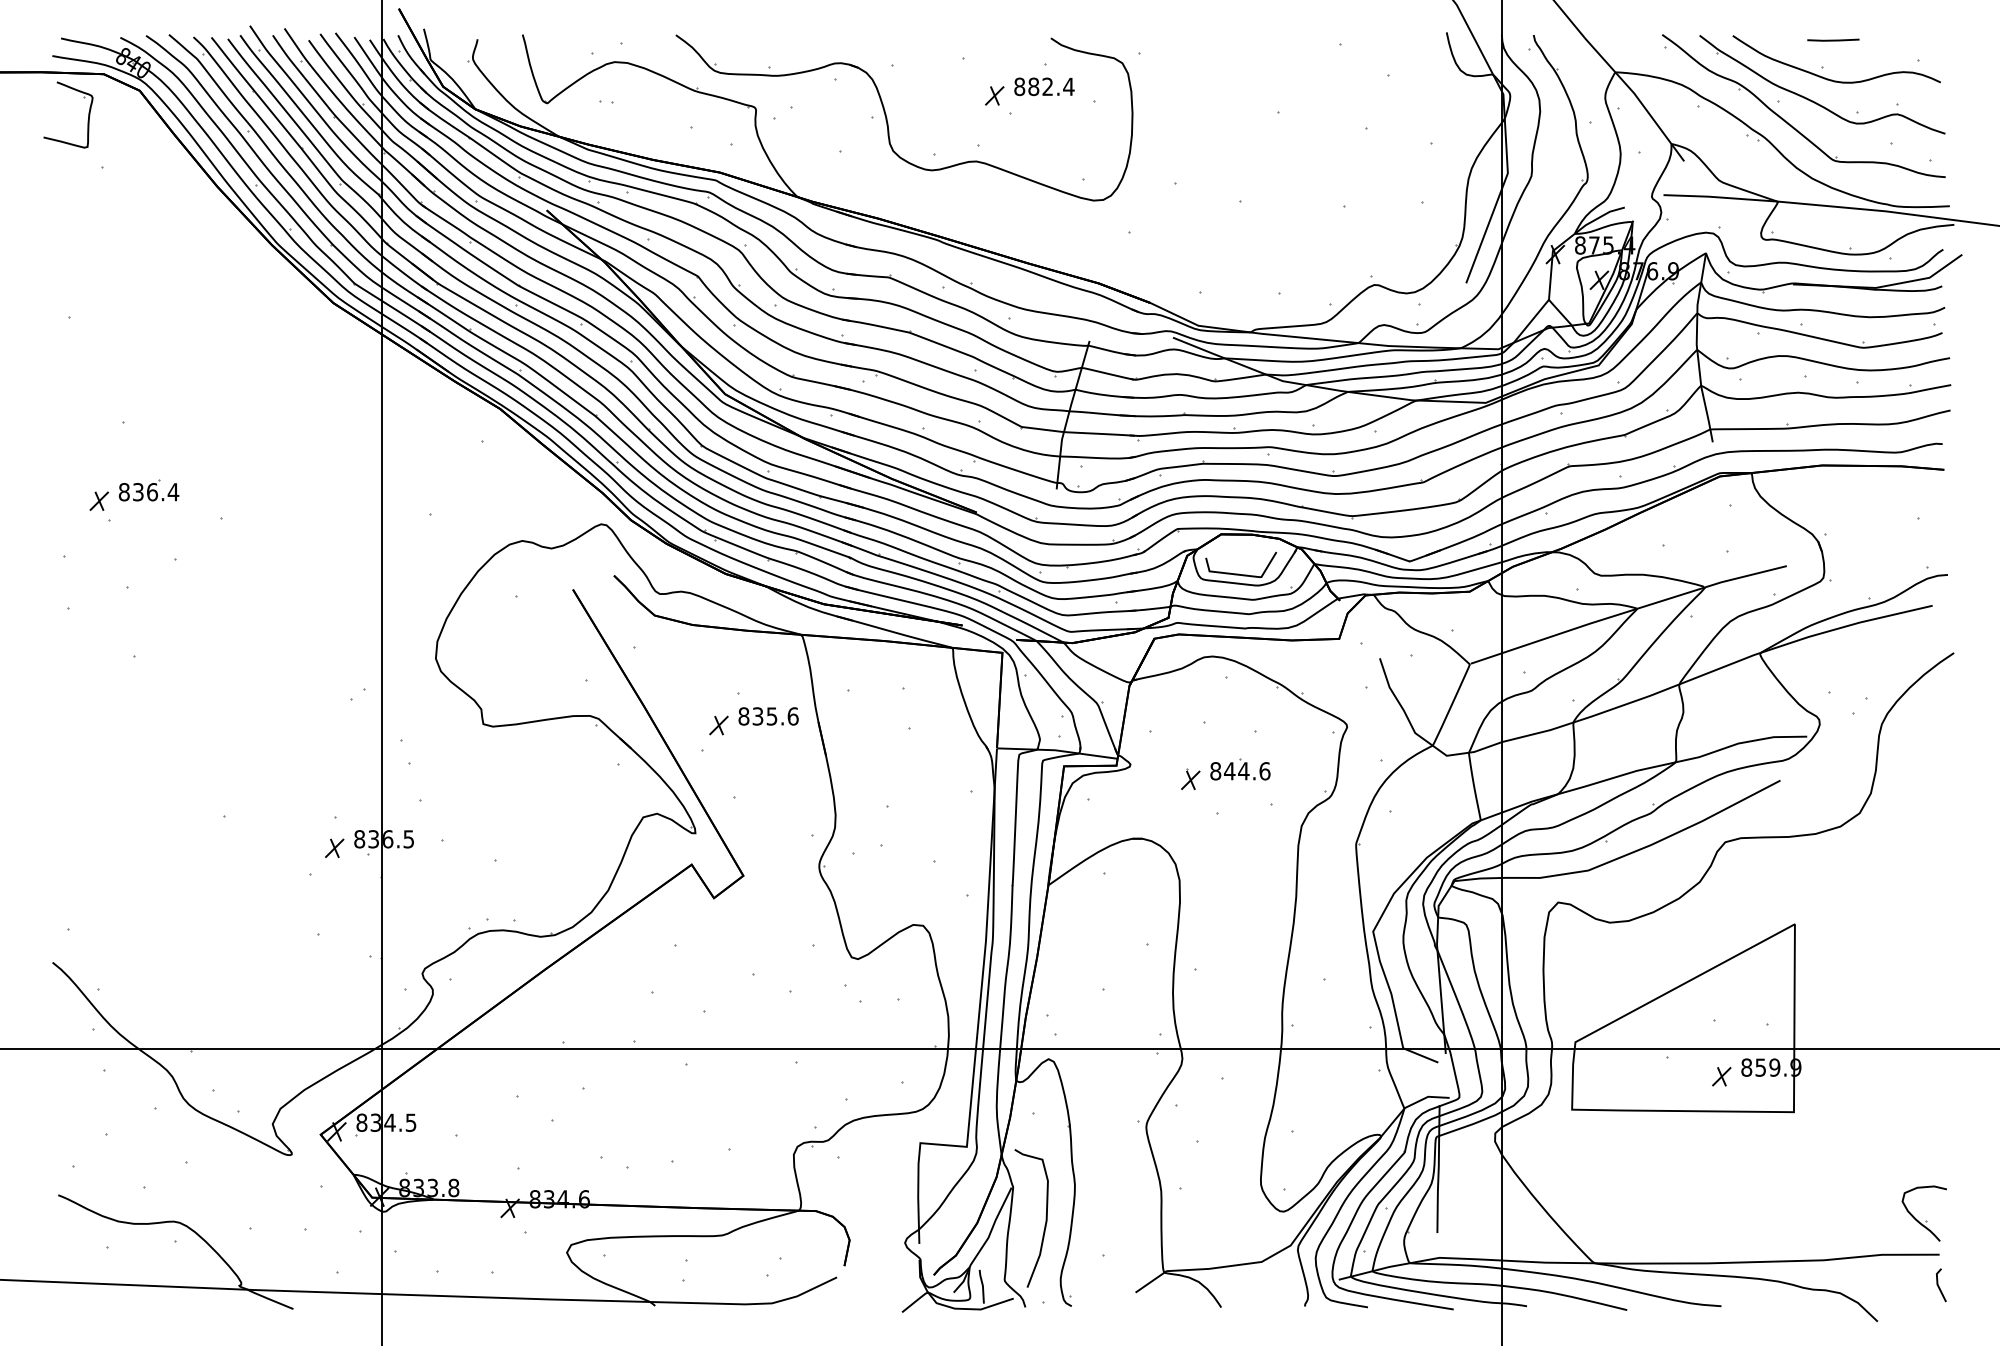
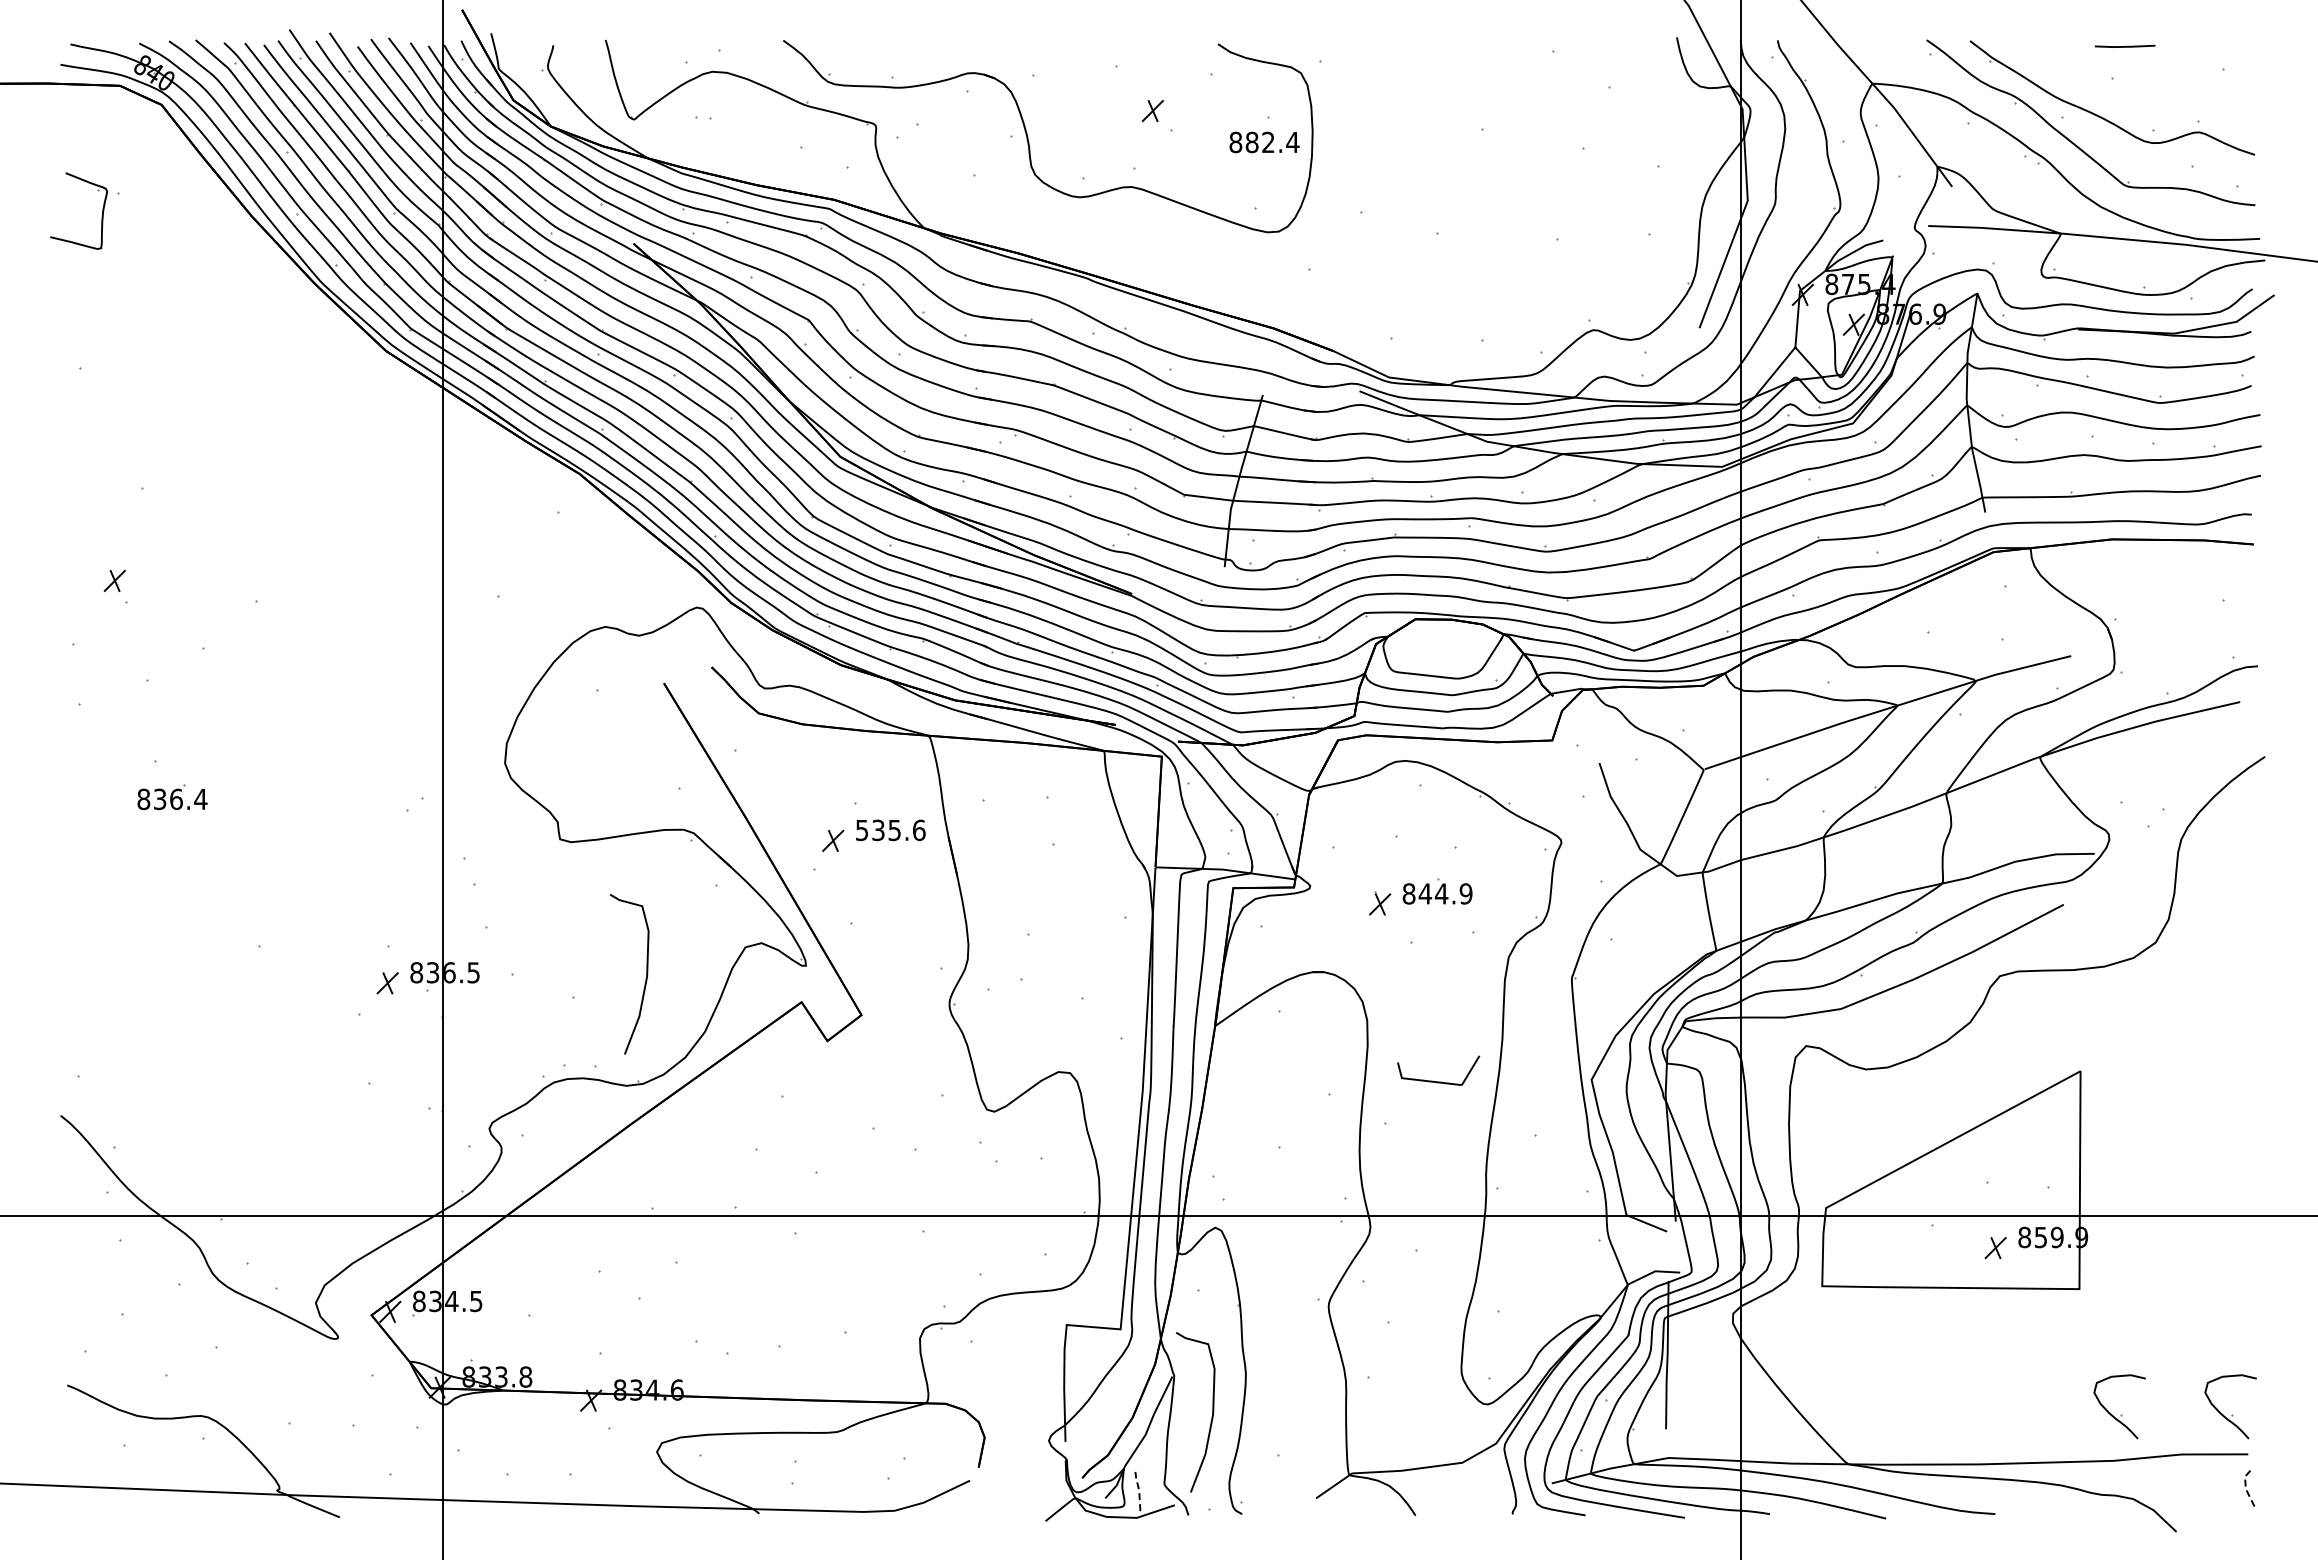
curve: (1830, 79) -> (2121, 91), removed
text: (1044, 86) -> (1264, 142), moved
part: (87, 118) -> (101, 215), moved
part: (149, 490) -> (172, 797), moved
line: (1241, 574) -> (1438, 1081), moved
text: (743, 716) -> (861, 830), 835.6 -> 535.6
text: (1264, 770) -> (1465, 893), 844.6 -> 844.9
curve: (557, 844) -> (645, 978), added
part: (1830, 1220) -> (2121, 1414), added
line: (1937, 1284) -> (2245, 1488), solid -> dashed
line: (983, 1285) -> (1139, 1490), solid -> dashed

